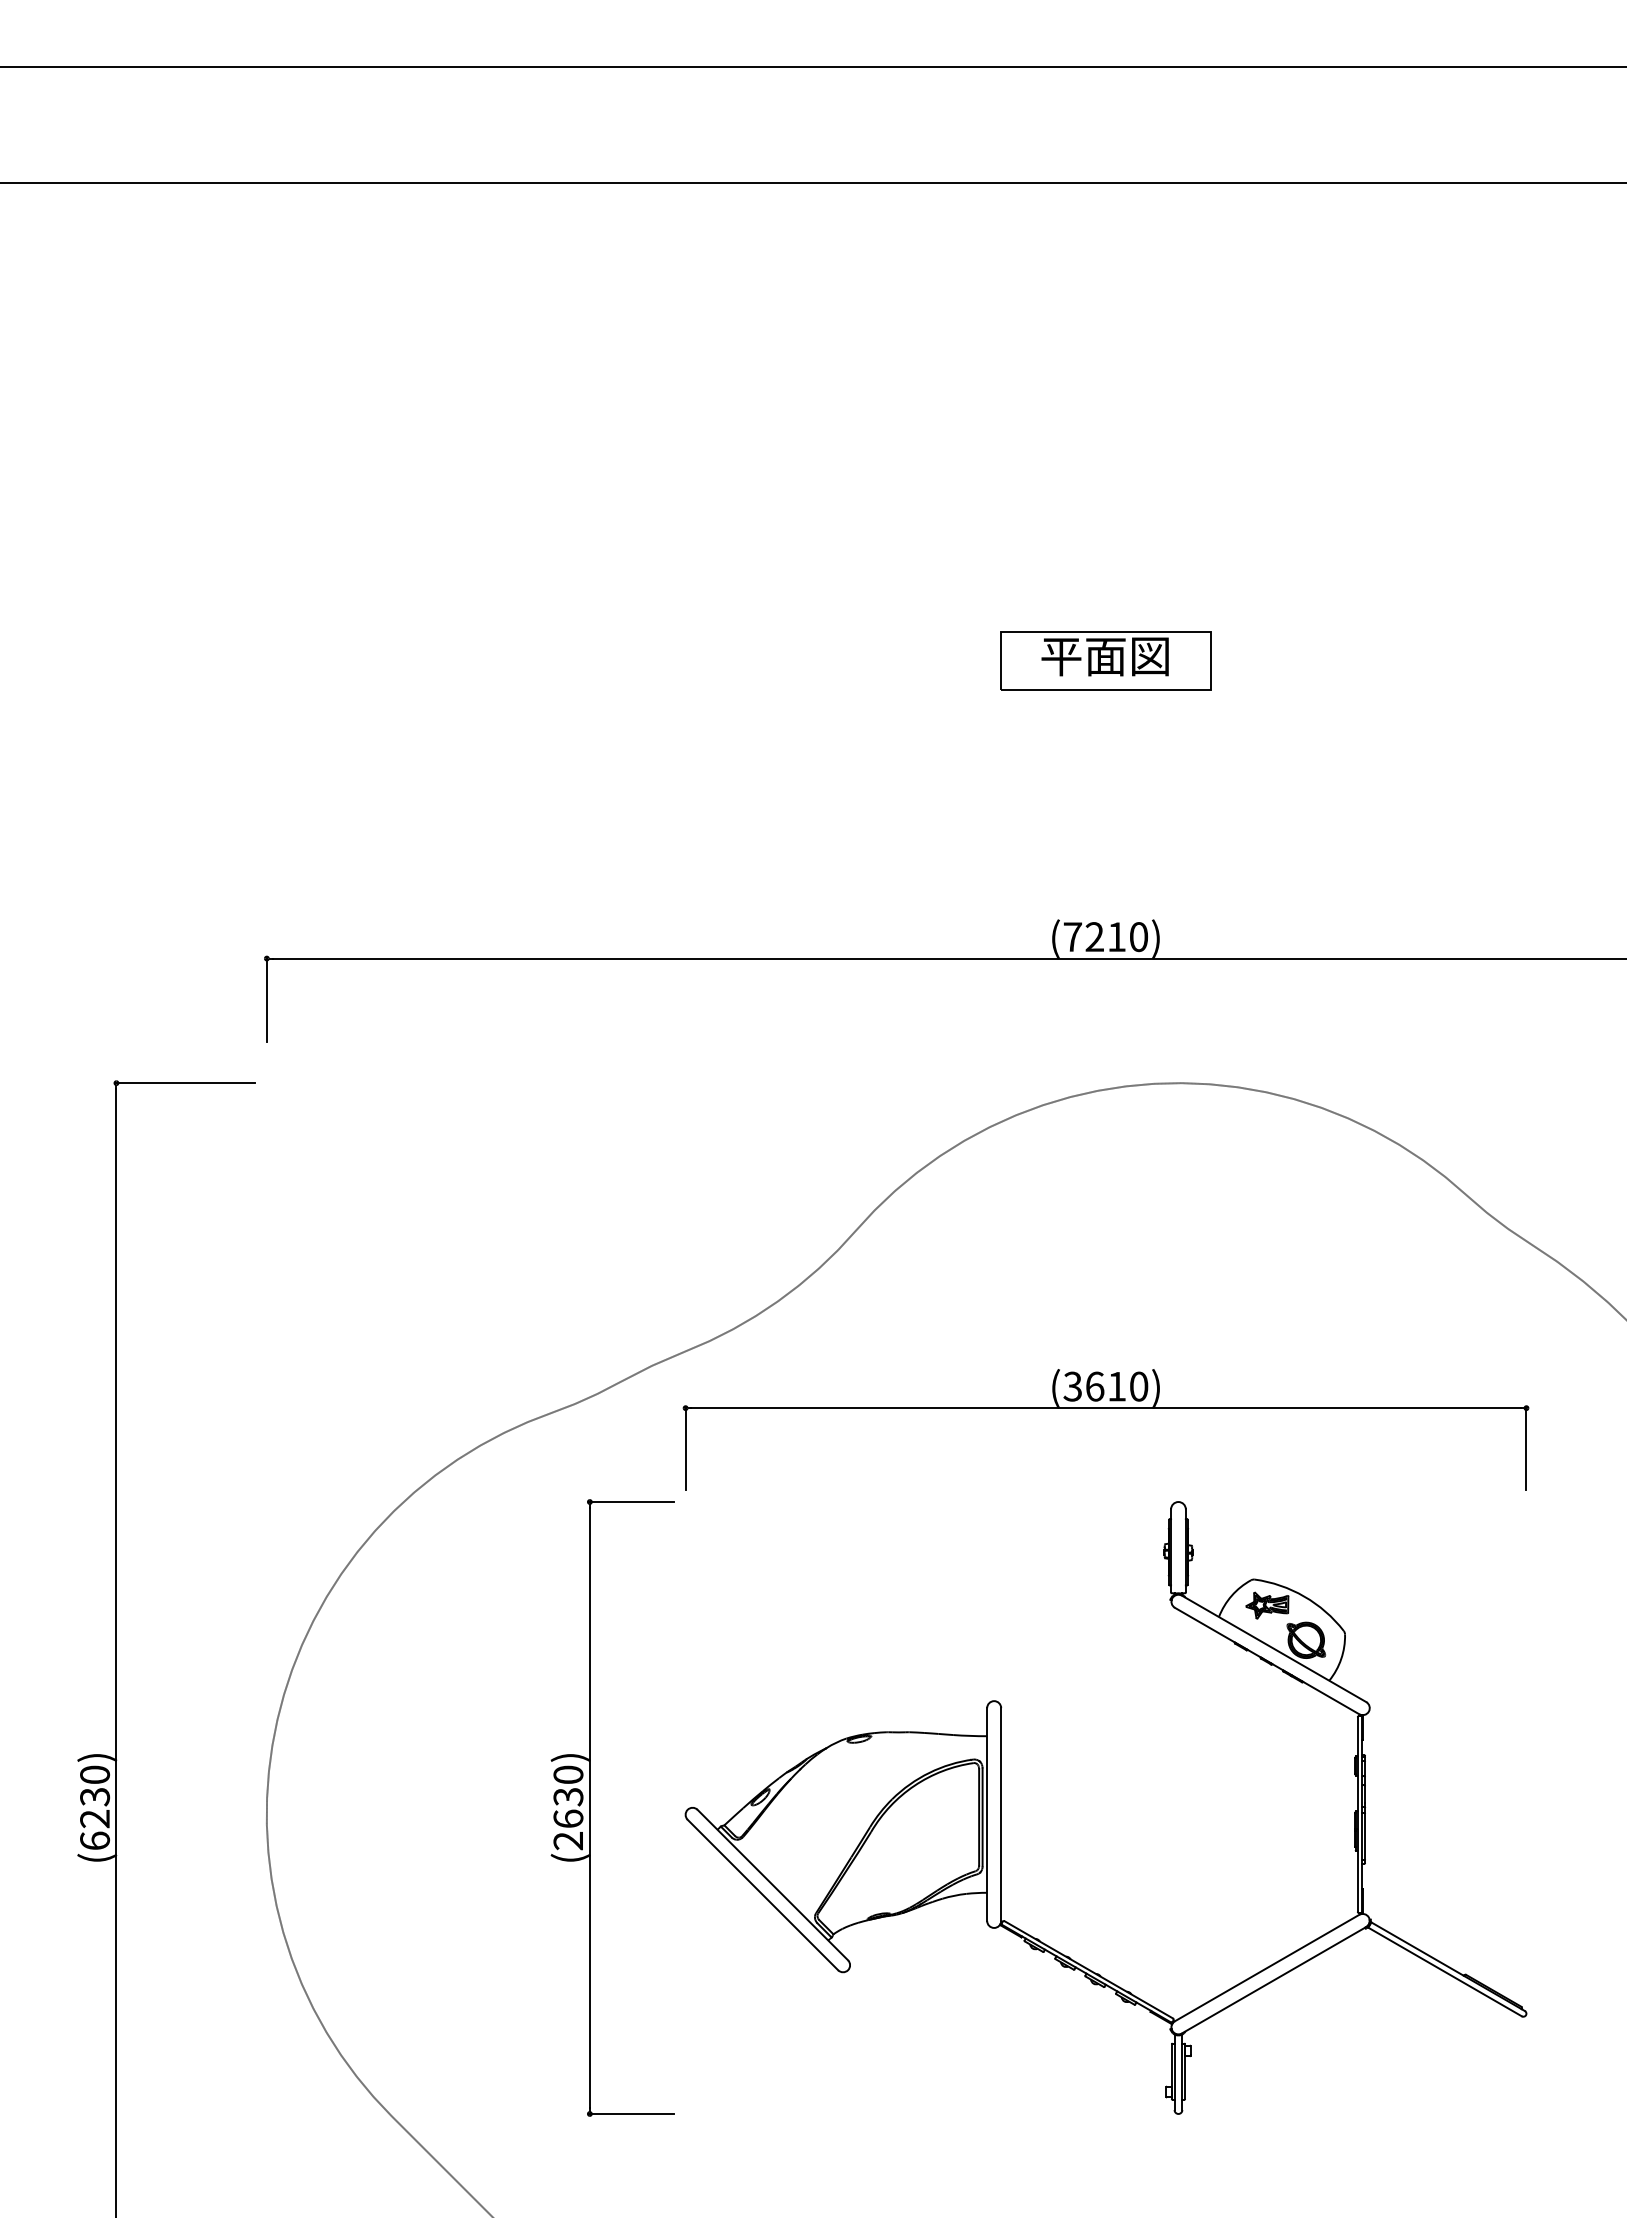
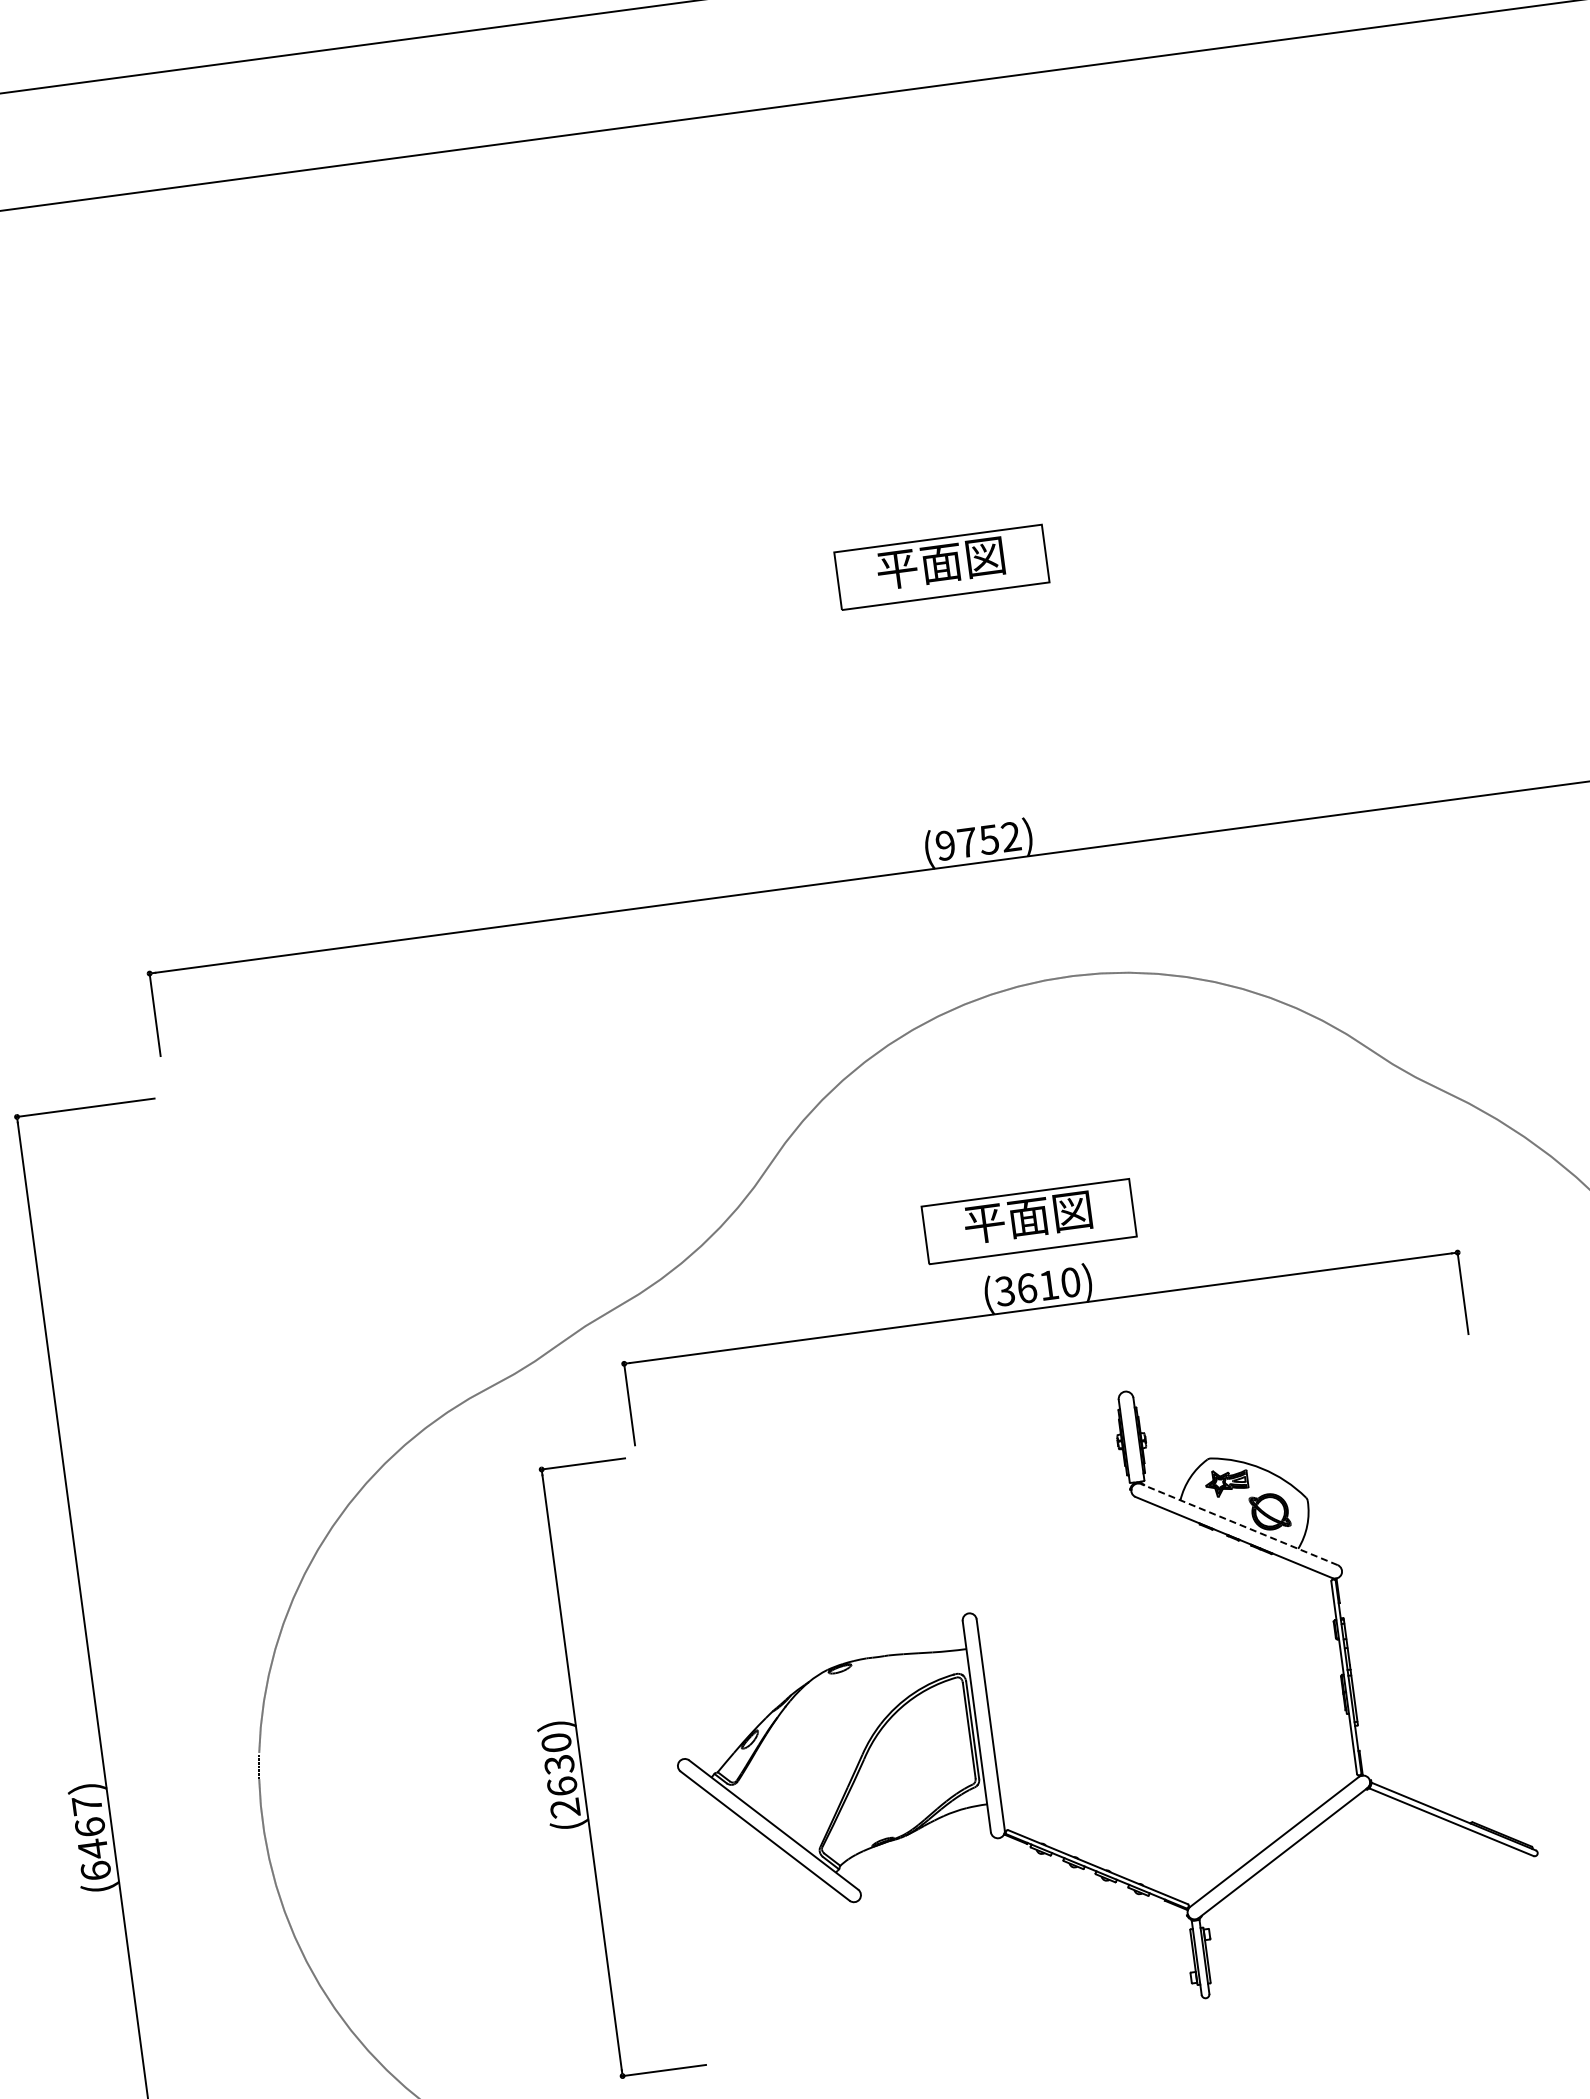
text: (1105, 937) -> (978, 841), (7210) -> (9752)
part: (1105, 1320) -> (1028, 1221), added
line: (1273, 1648) -> (1238, 1524), solid -> dashed
text: (95, 1797) -> (90, 1827), (6230) -> (6467)

